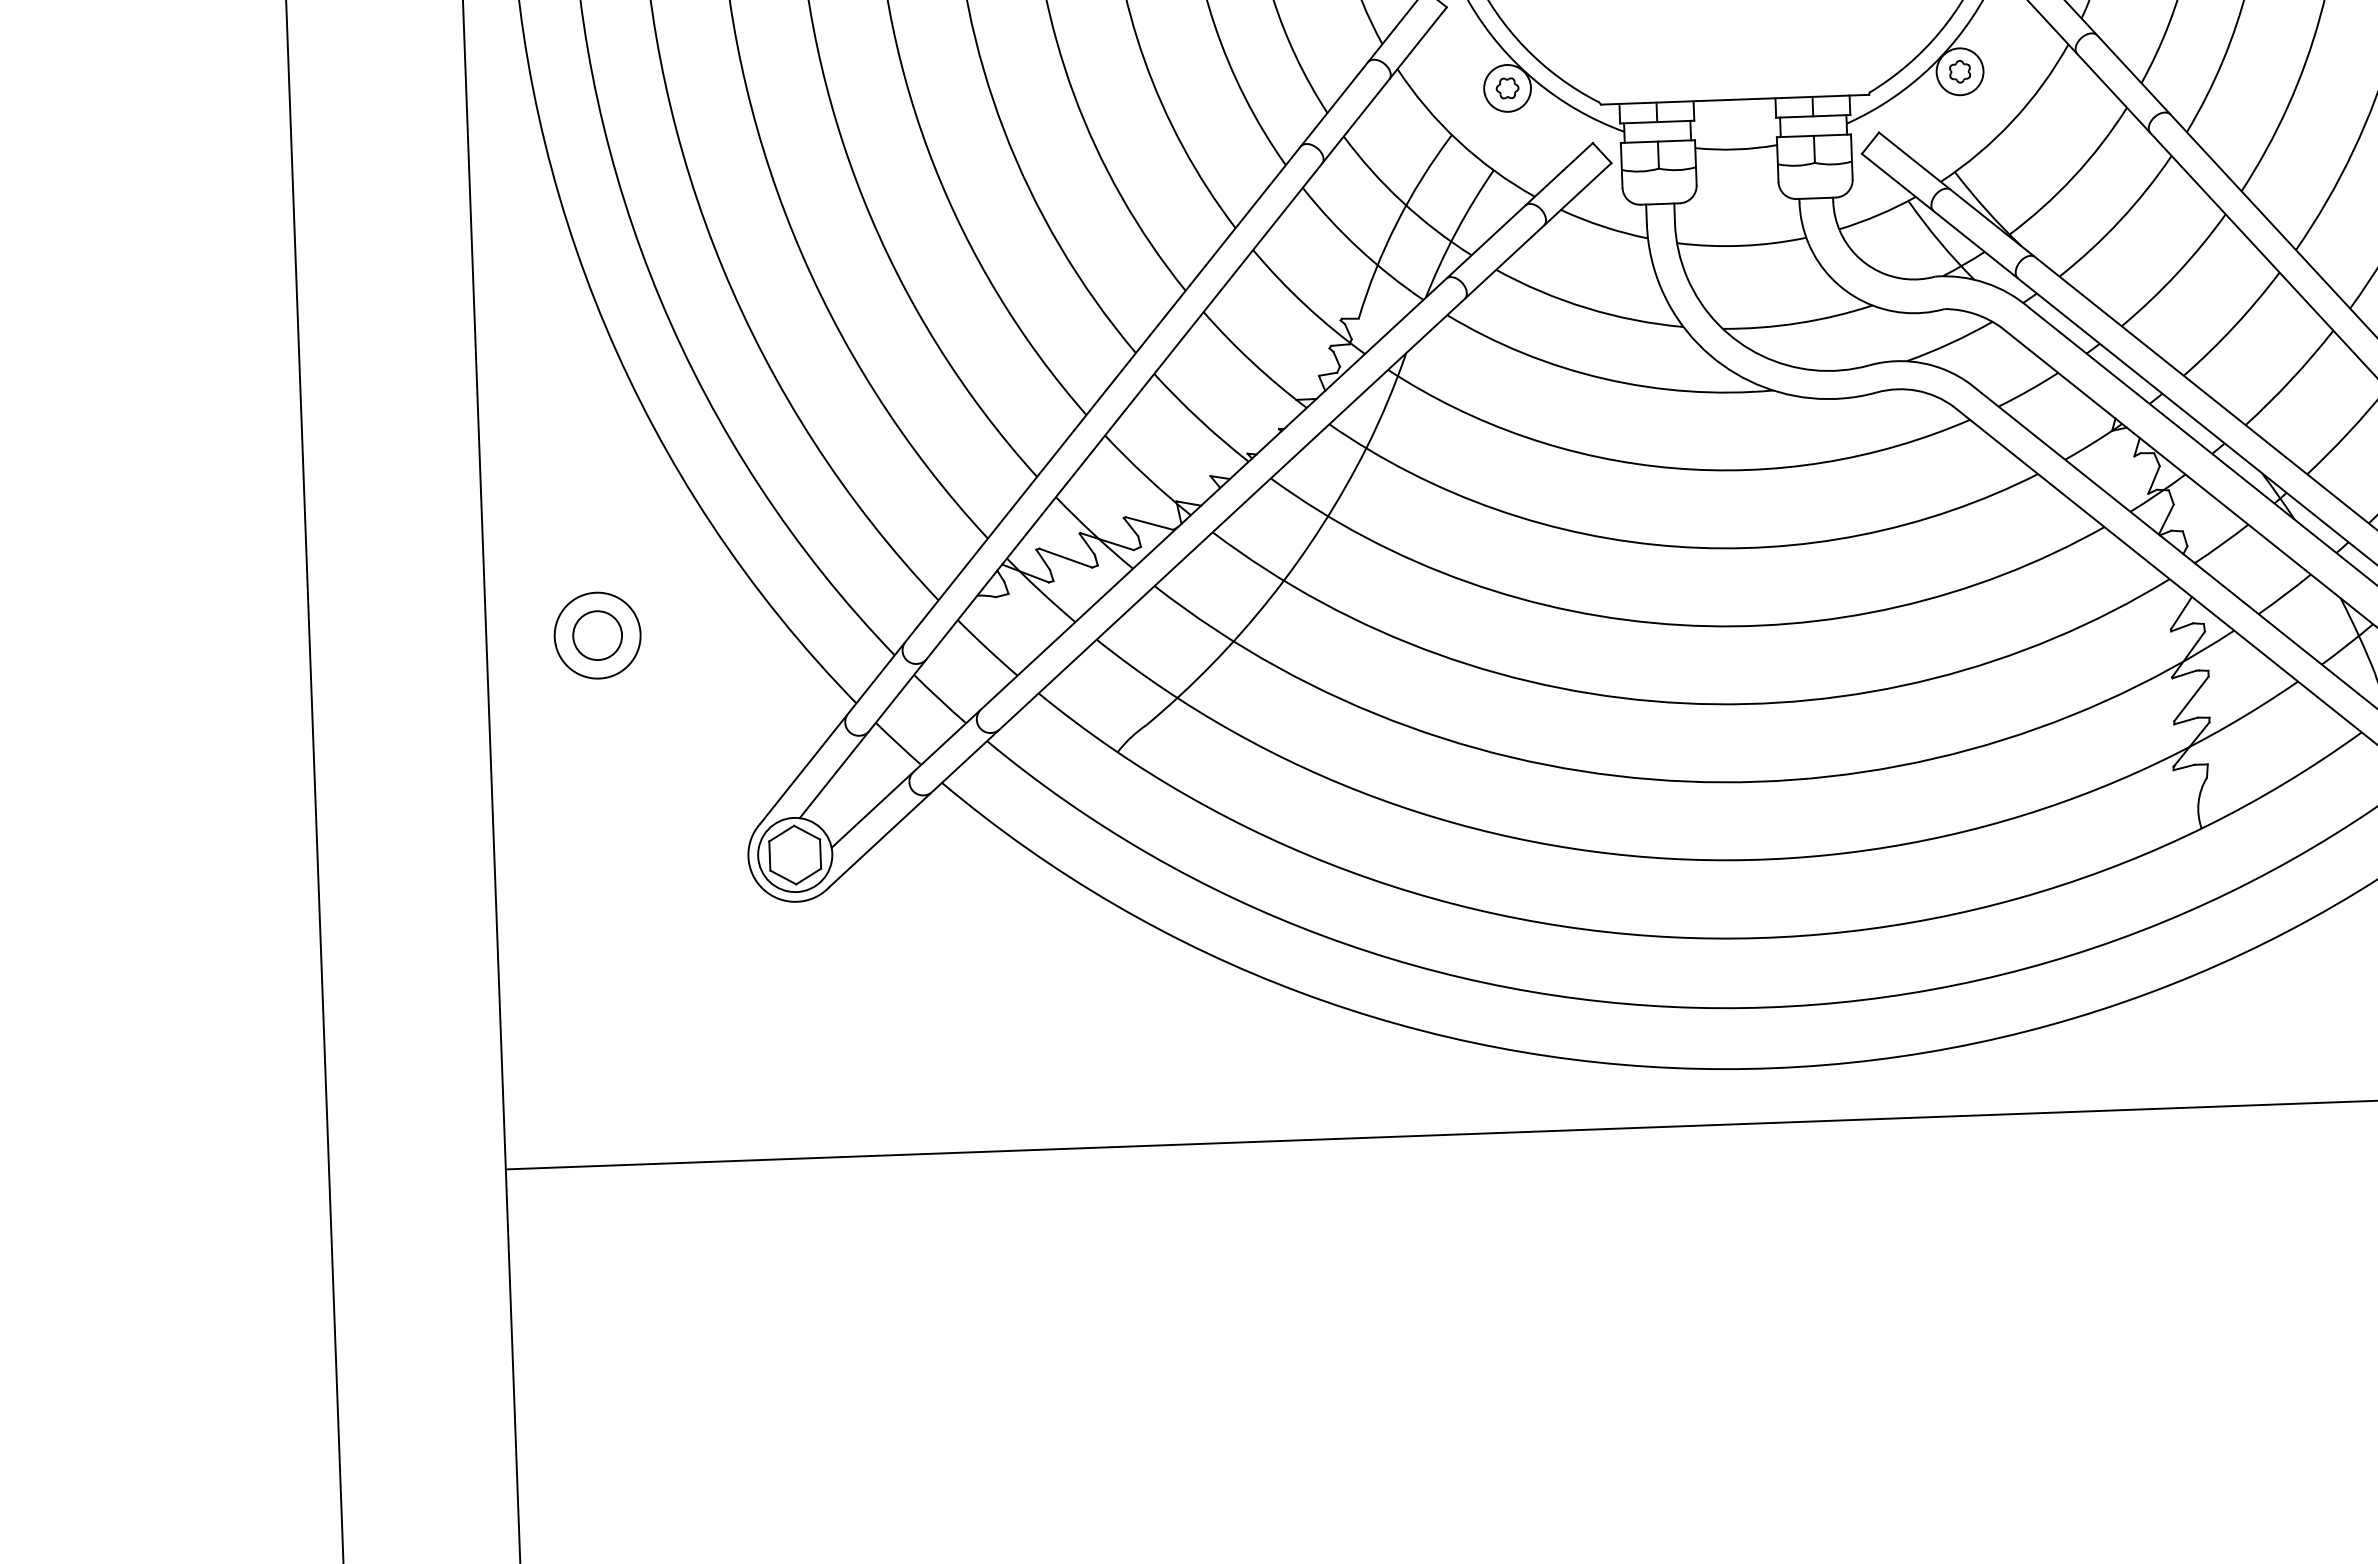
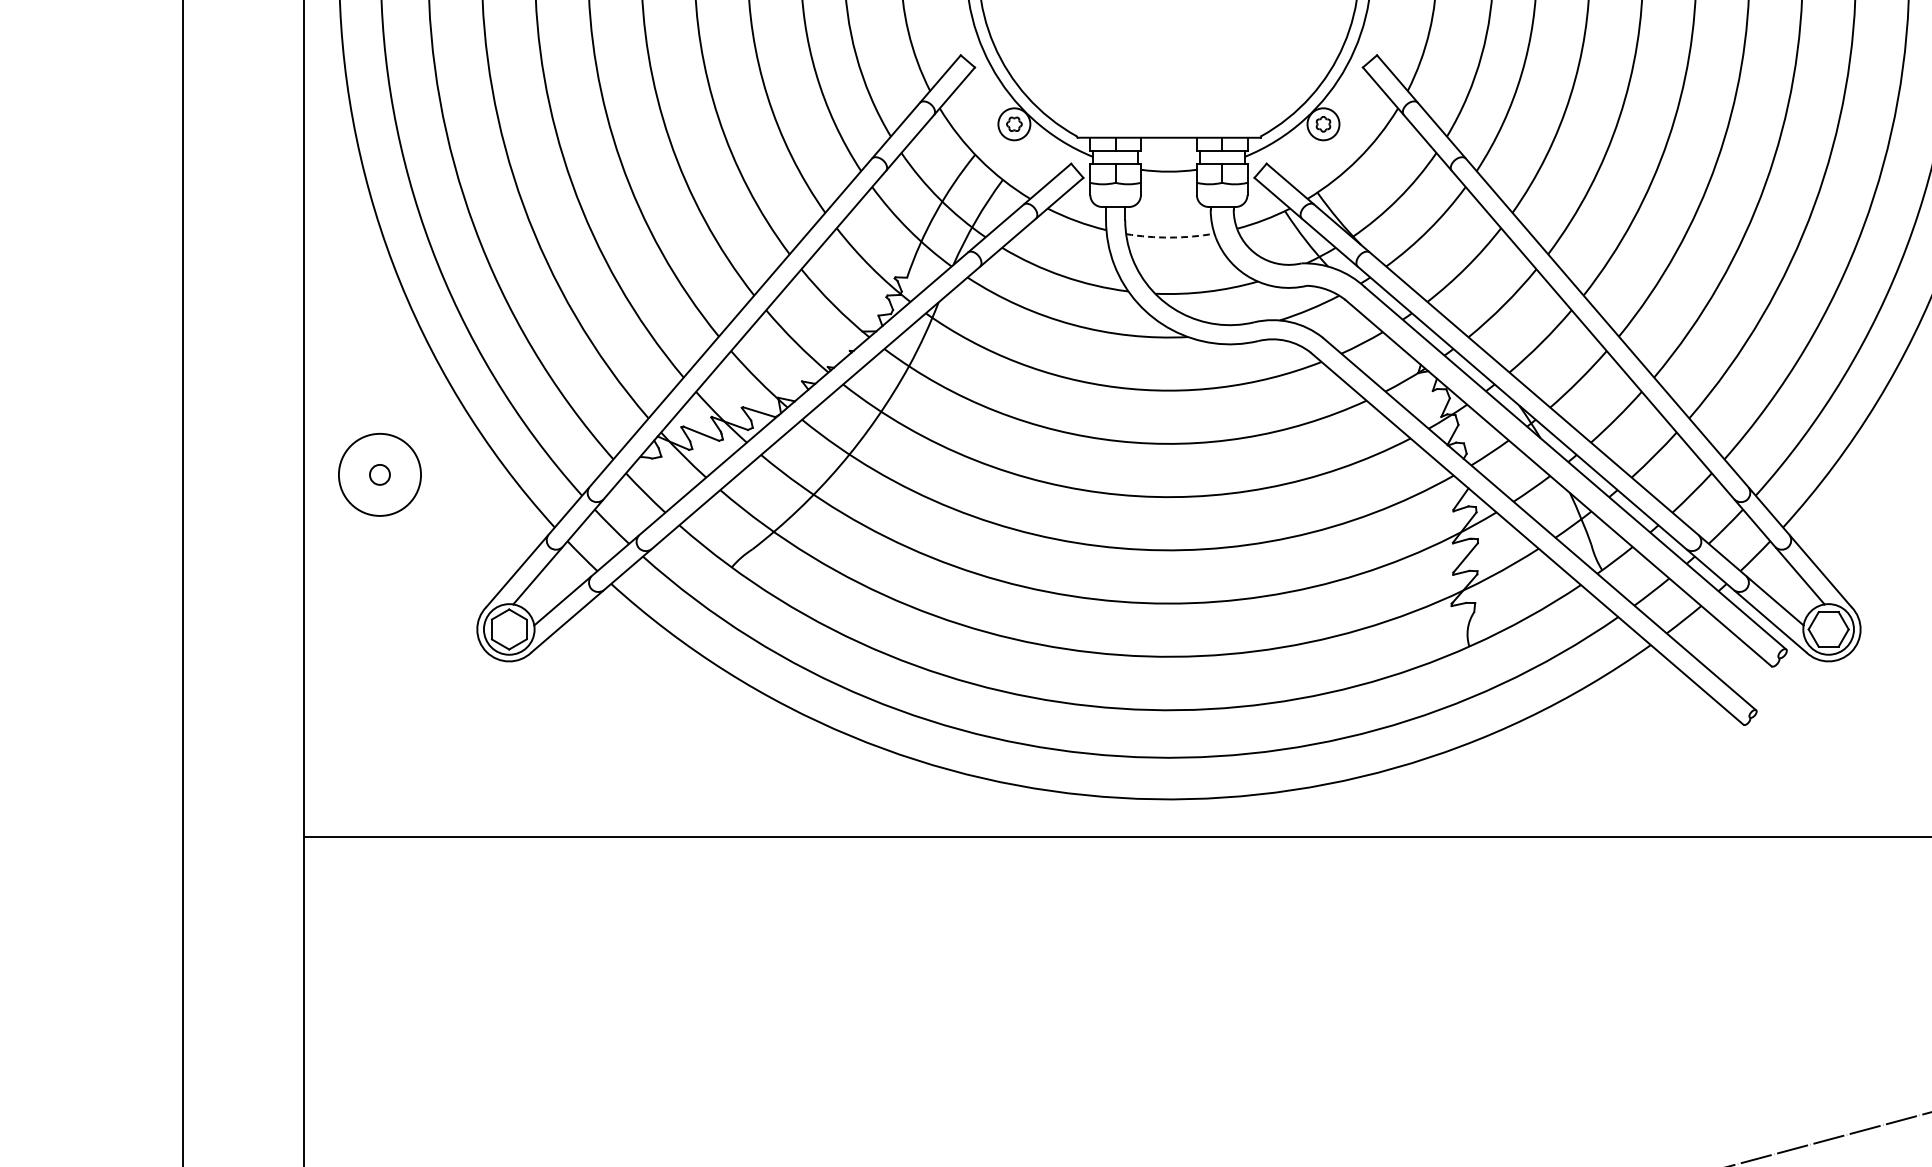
arc: (1742, 245) -> (1170, 237), solid -> dashed
circle: (596, 635) -> (379, 474), size x0.6
circle: (596, 635) -> (379, 474), size x1.4

